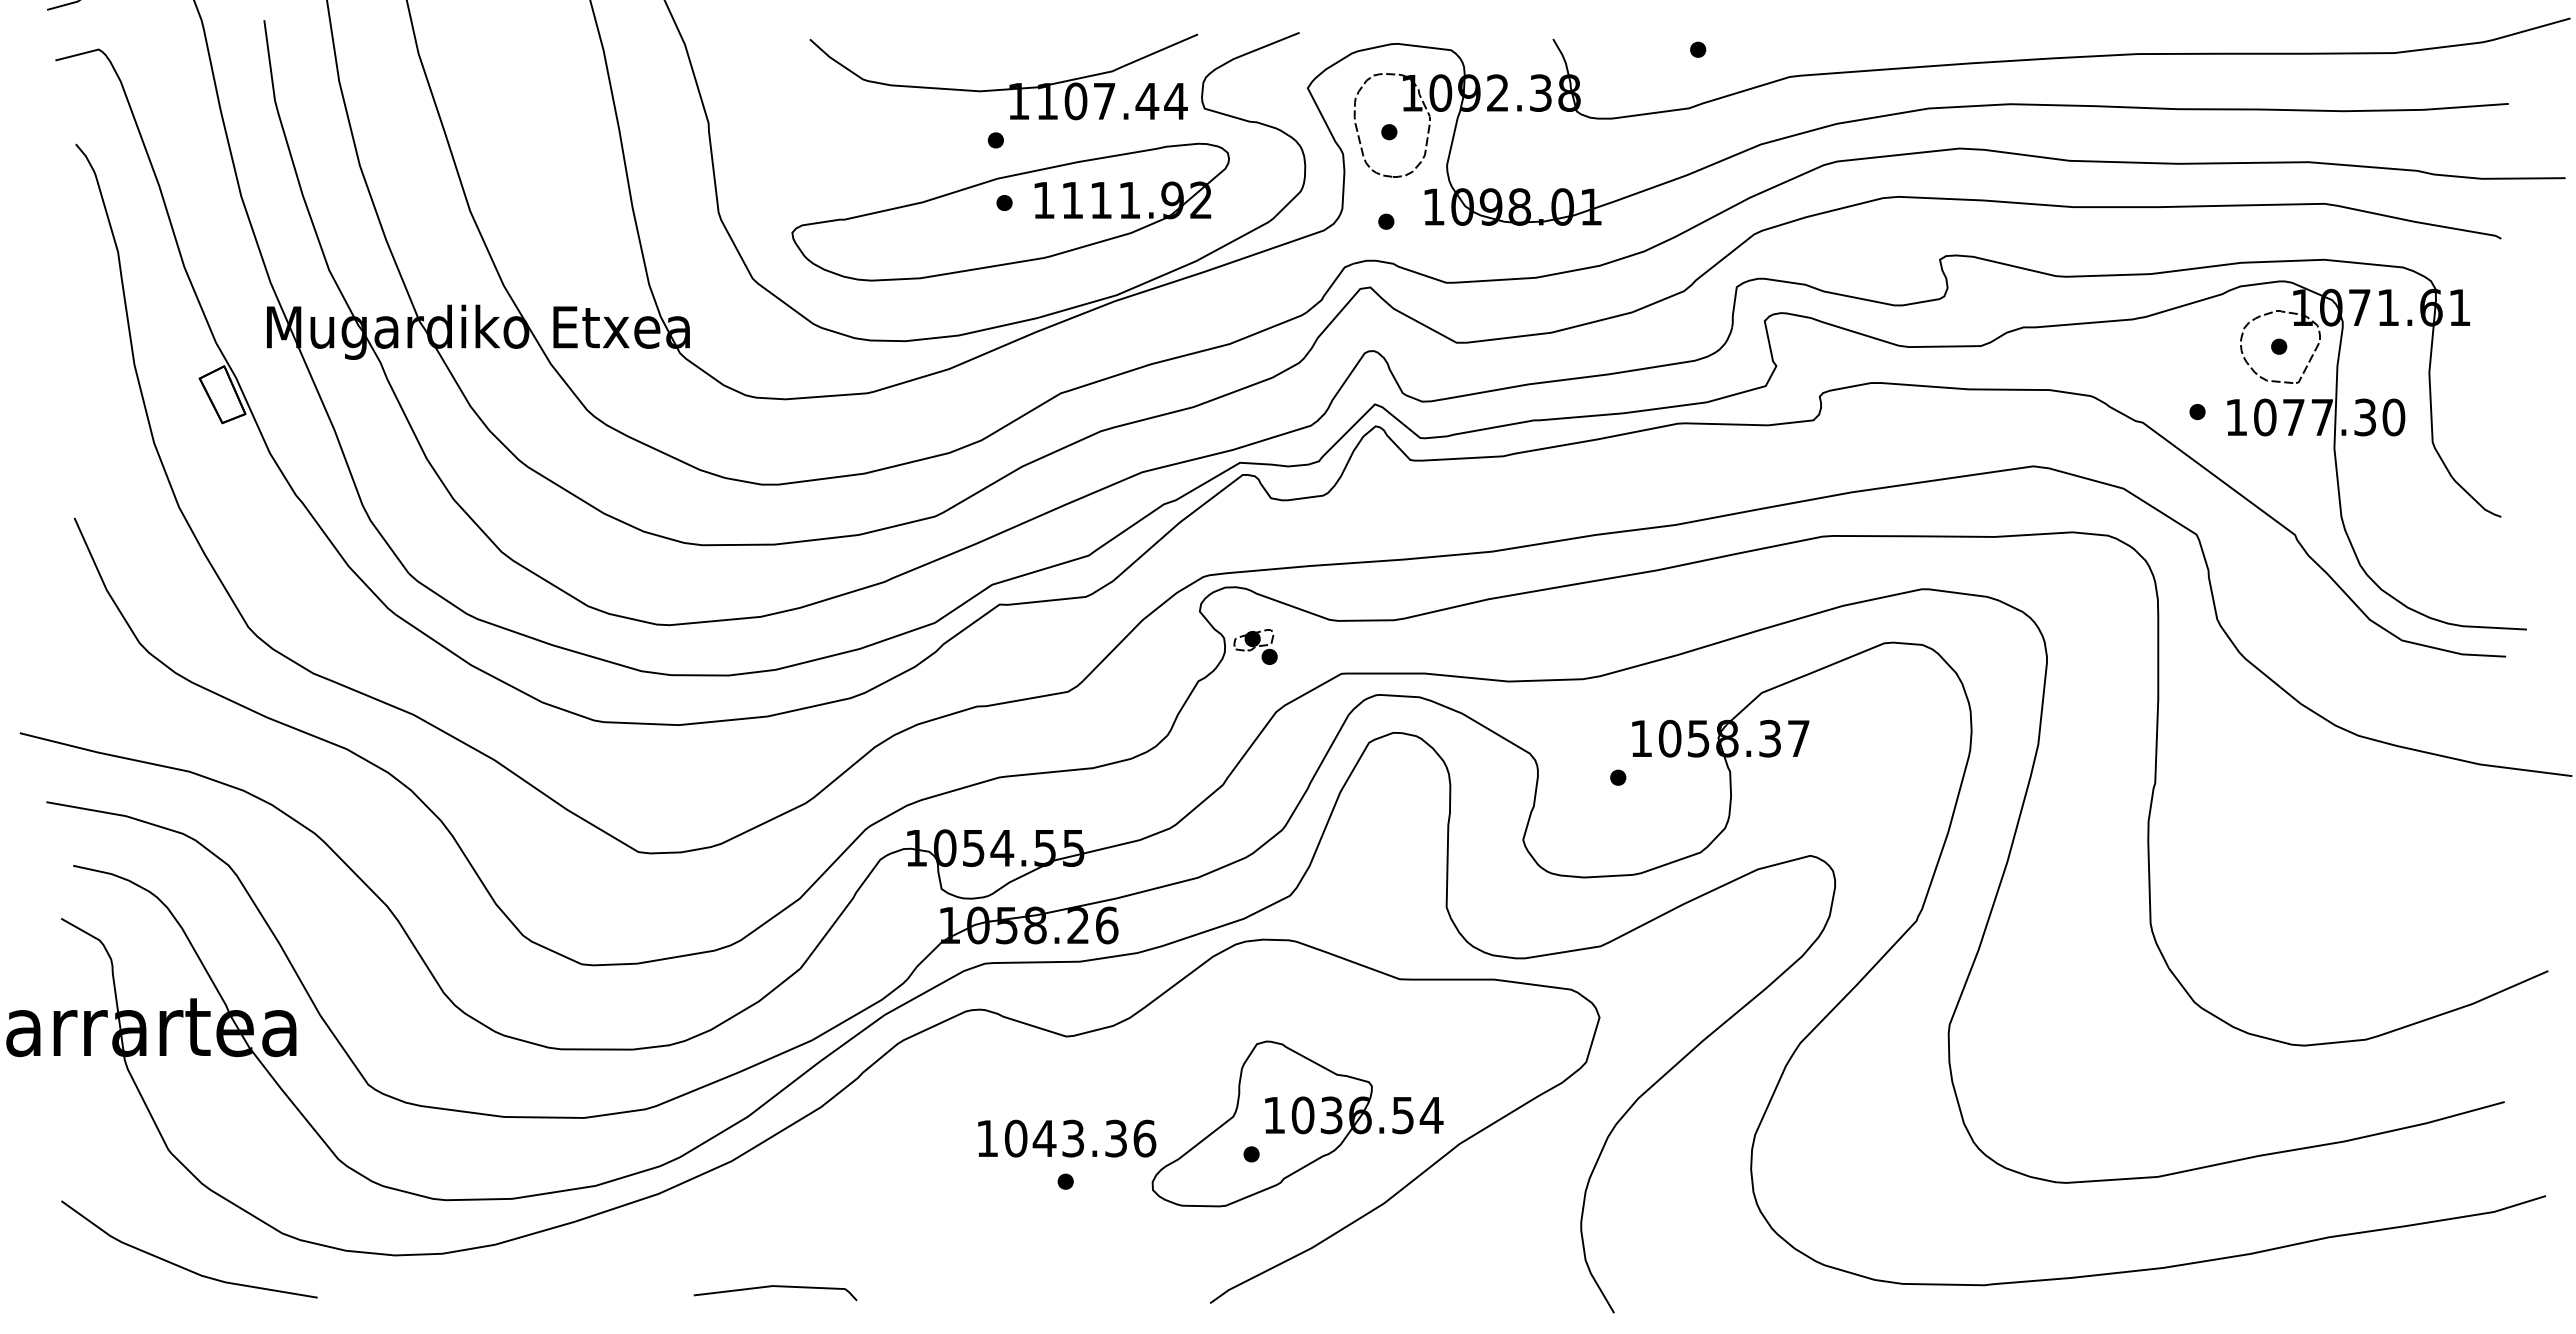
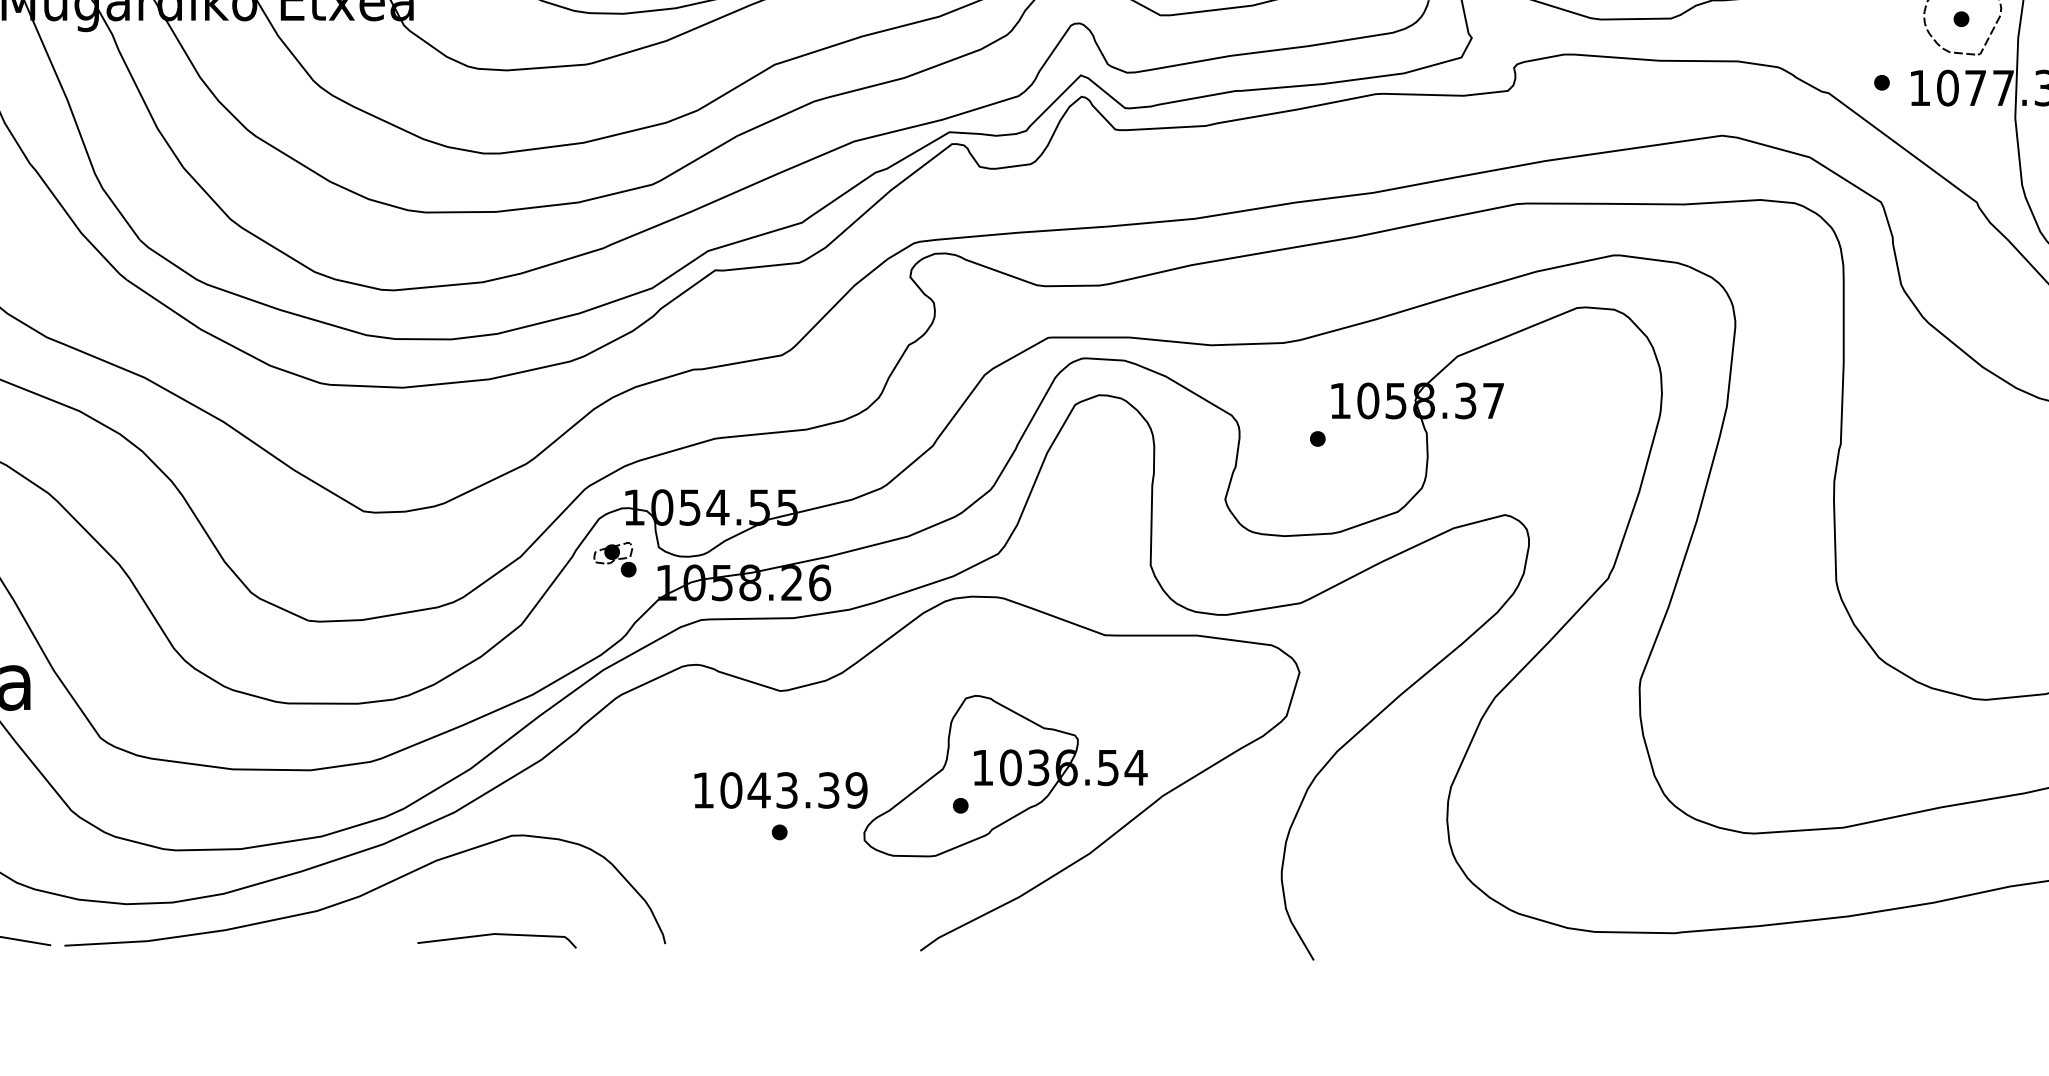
part: (1255, 646) -> (614, 559), moved
text: (1144, 1138) -> (856, 790), 1043.36 -> 1043.39
curve: (640, 1243) -> (365, 892), added

